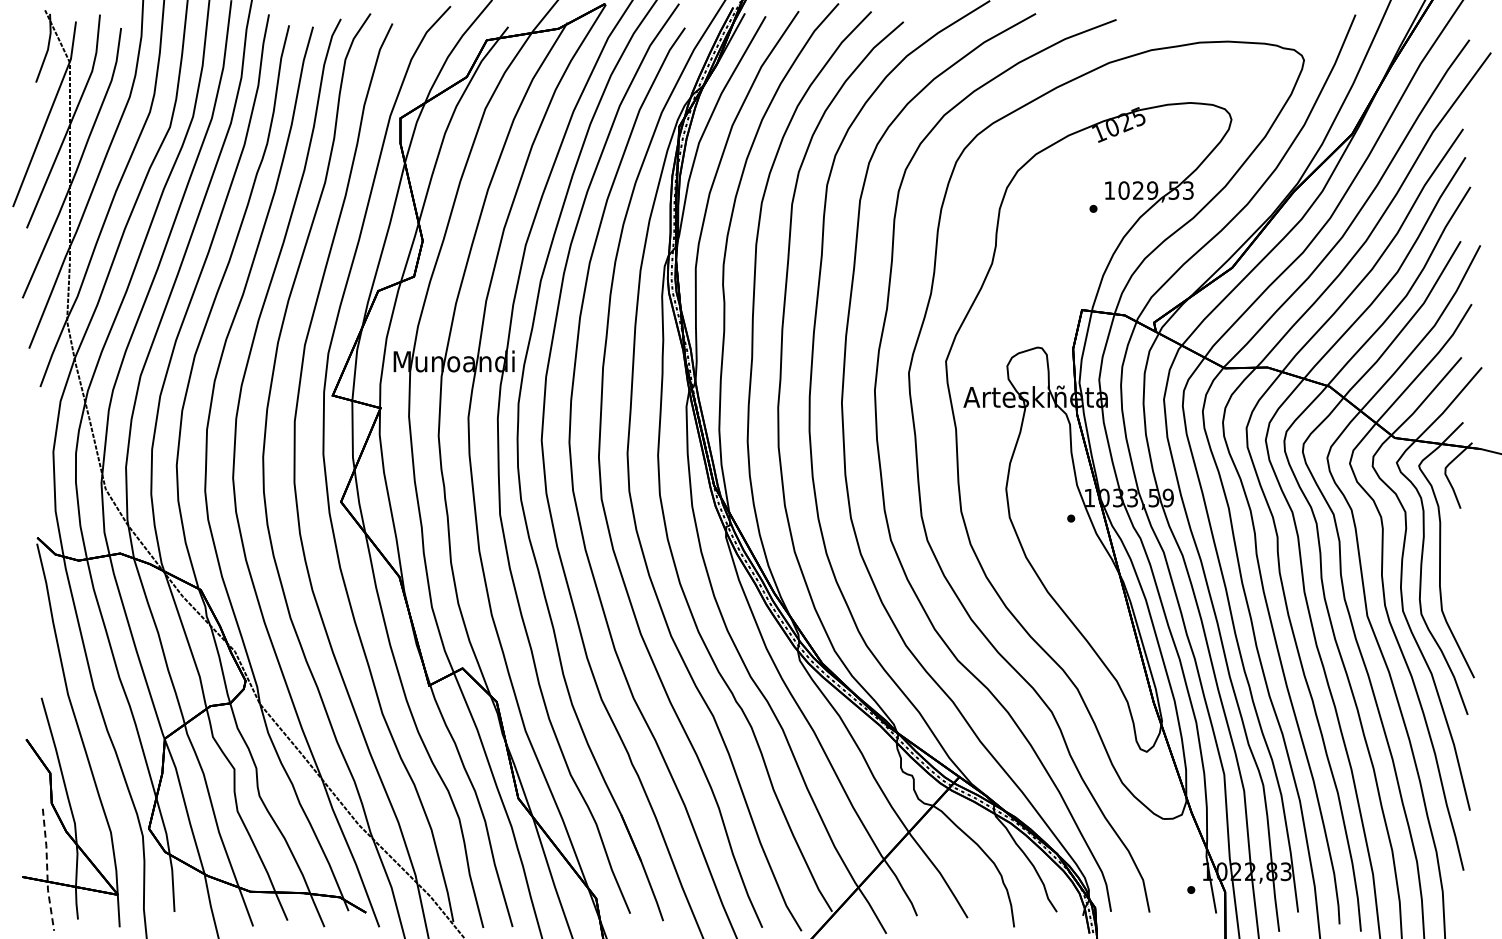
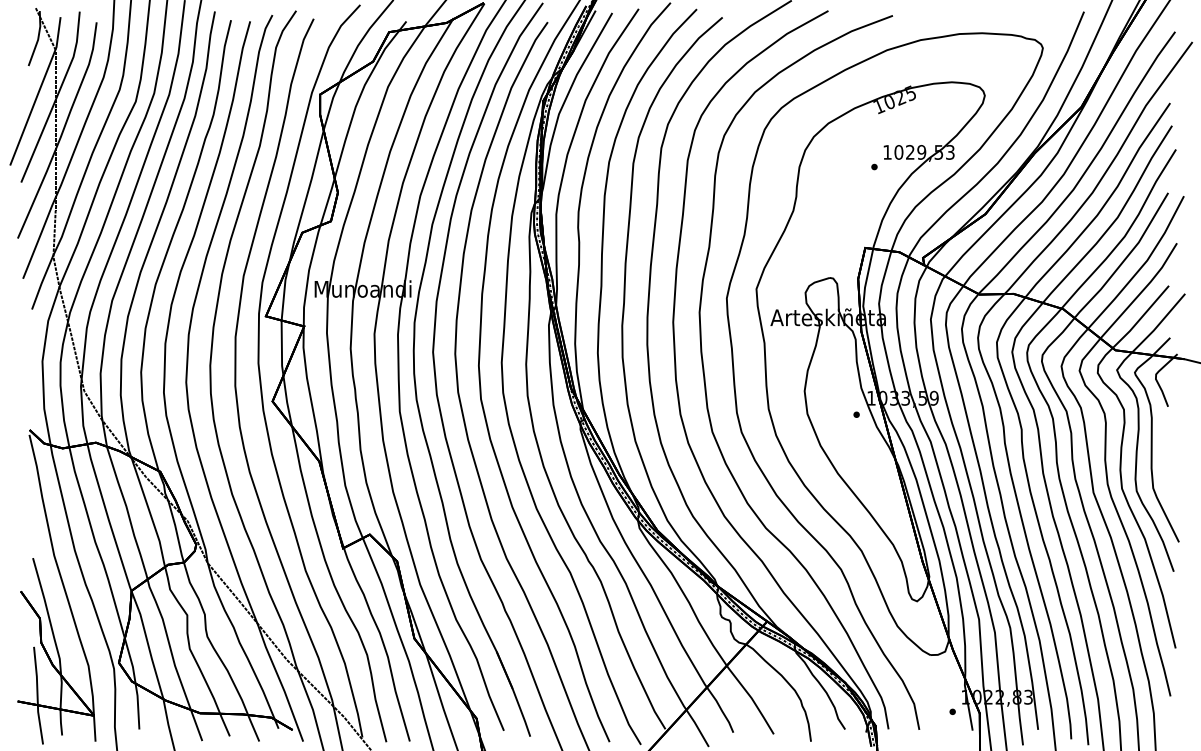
line: (47, 870) -> (37, 696), dashed -> solid

